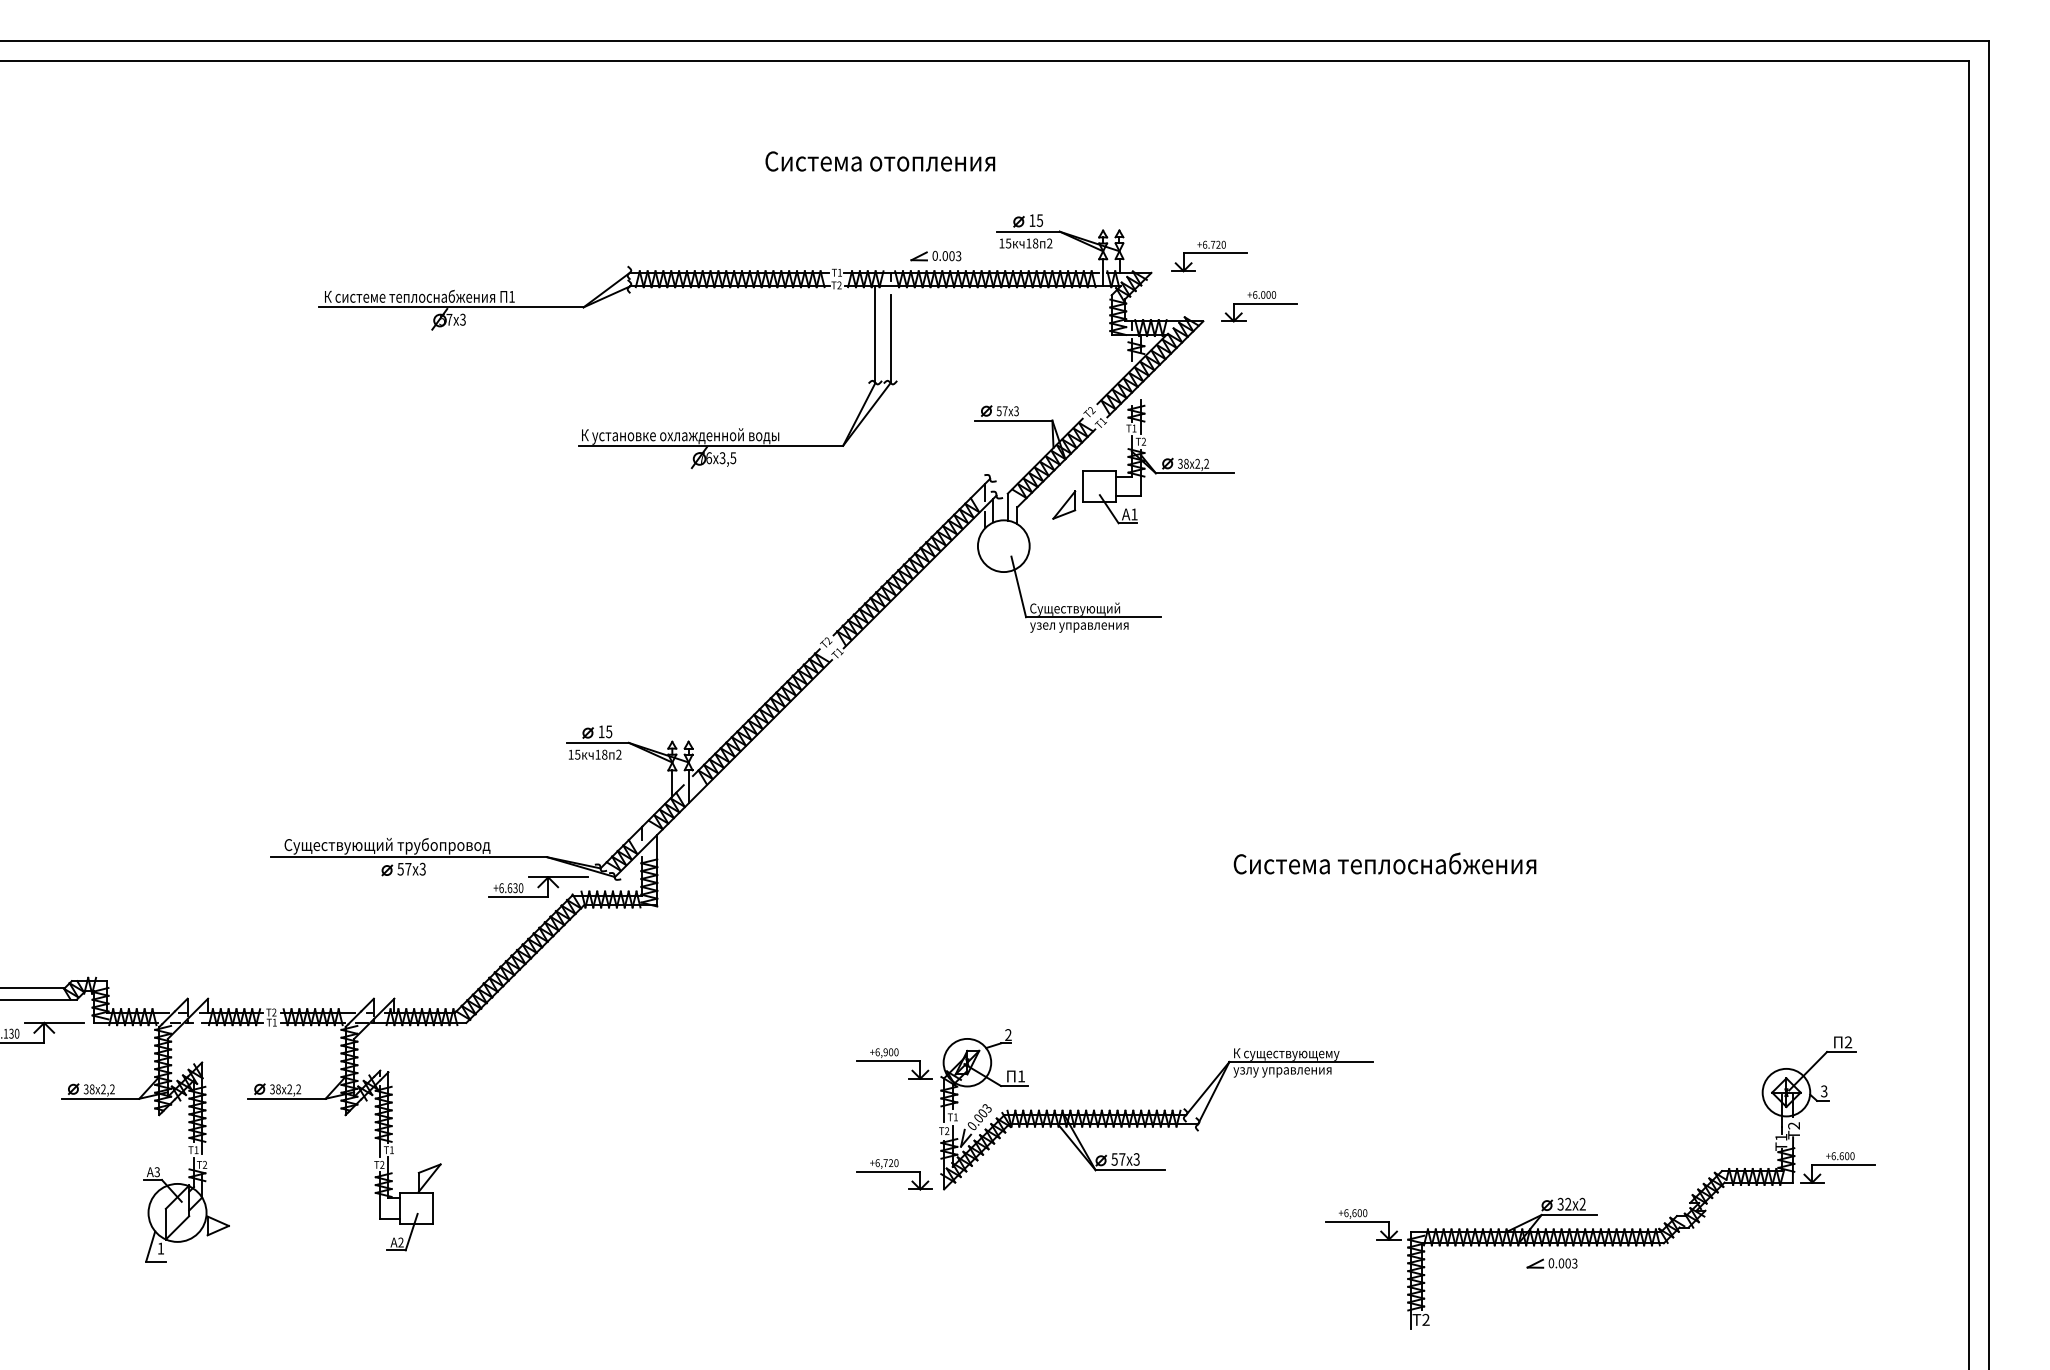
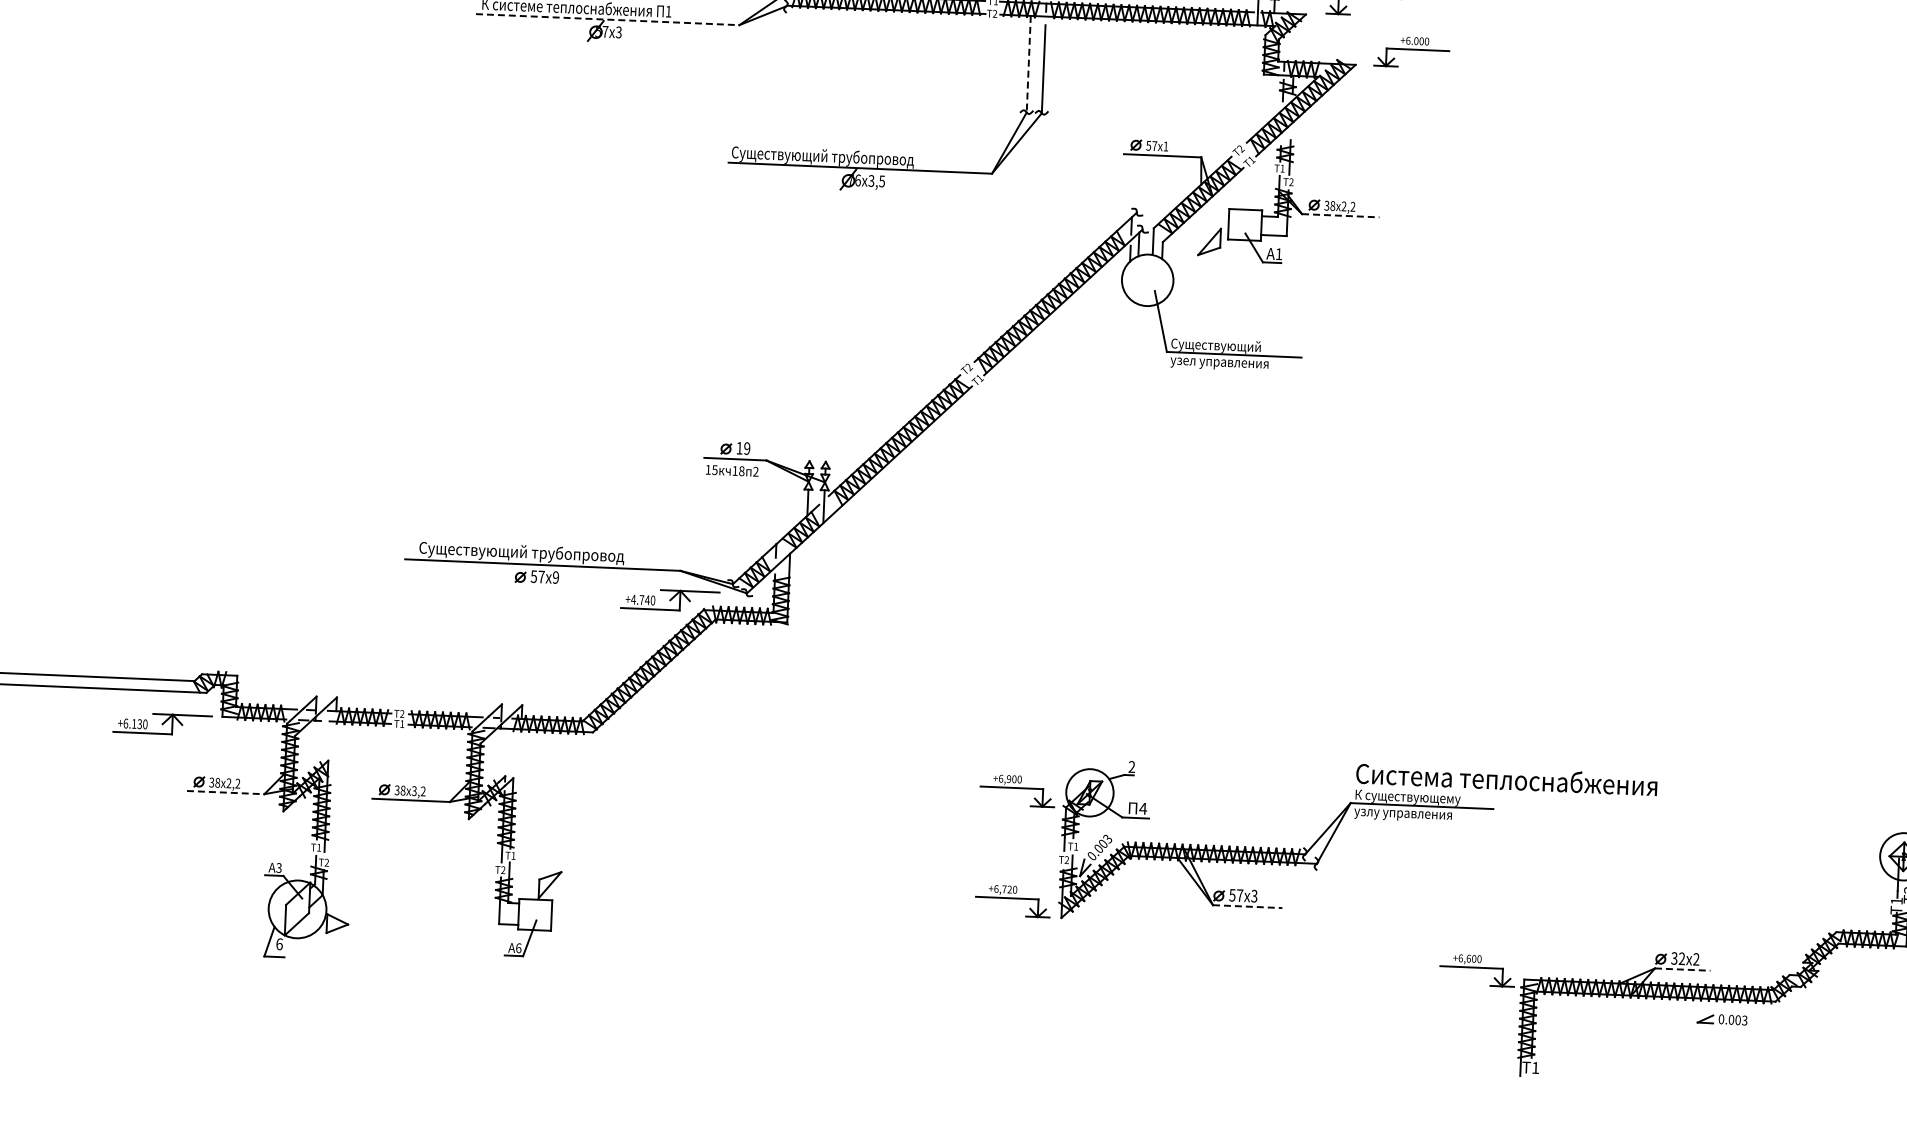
line: (451, 307) -> (607, 19), solid -> dashed
line: (875, 334) -> (1028, 64), solid -> dashed
text: (1016, 411) -> (1165, 146), 3 -> 1
text: (680, 436) -> (830, 157), К установке охлажденной воды -> Существующий трубопровод
line: (1194, 473) -> (1340, 215), solid -> dashed
text: (609, 731) -> (747, 448), 15 -> 19
text: (1384, 863) -> (1506, 779), moved
text: (422, 869) -> (555, 577), 3 -> 9
text: (508, 888) -> (640, 600), +6.630 -> +4.740
text: (1021, 1076) -> (1143, 808), 1 -> 4
text: (289, 1089) -> (414, 791), 2,2 -> 3,2
line: (100, 1098) -> (225, 792), solid -> dashed
line: (1130, 1170) -> (1247, 906), solid -> dashed
line: (1569, 1215) -> (1682, 970), solid -> dashed
text: (400, 1242) -> (518, 948), 2 -> 6
text: (160, 1248) -> (279, 944), 1 -> 6
part: (1551, 1263) -> (1721, 1019), moved
text: (1425, 1319) -> (1535, 1067), T2 -> T1

